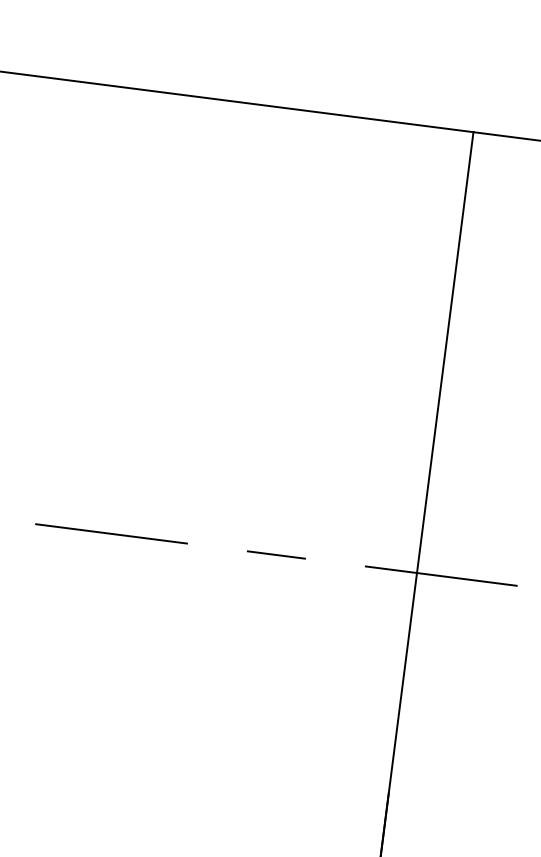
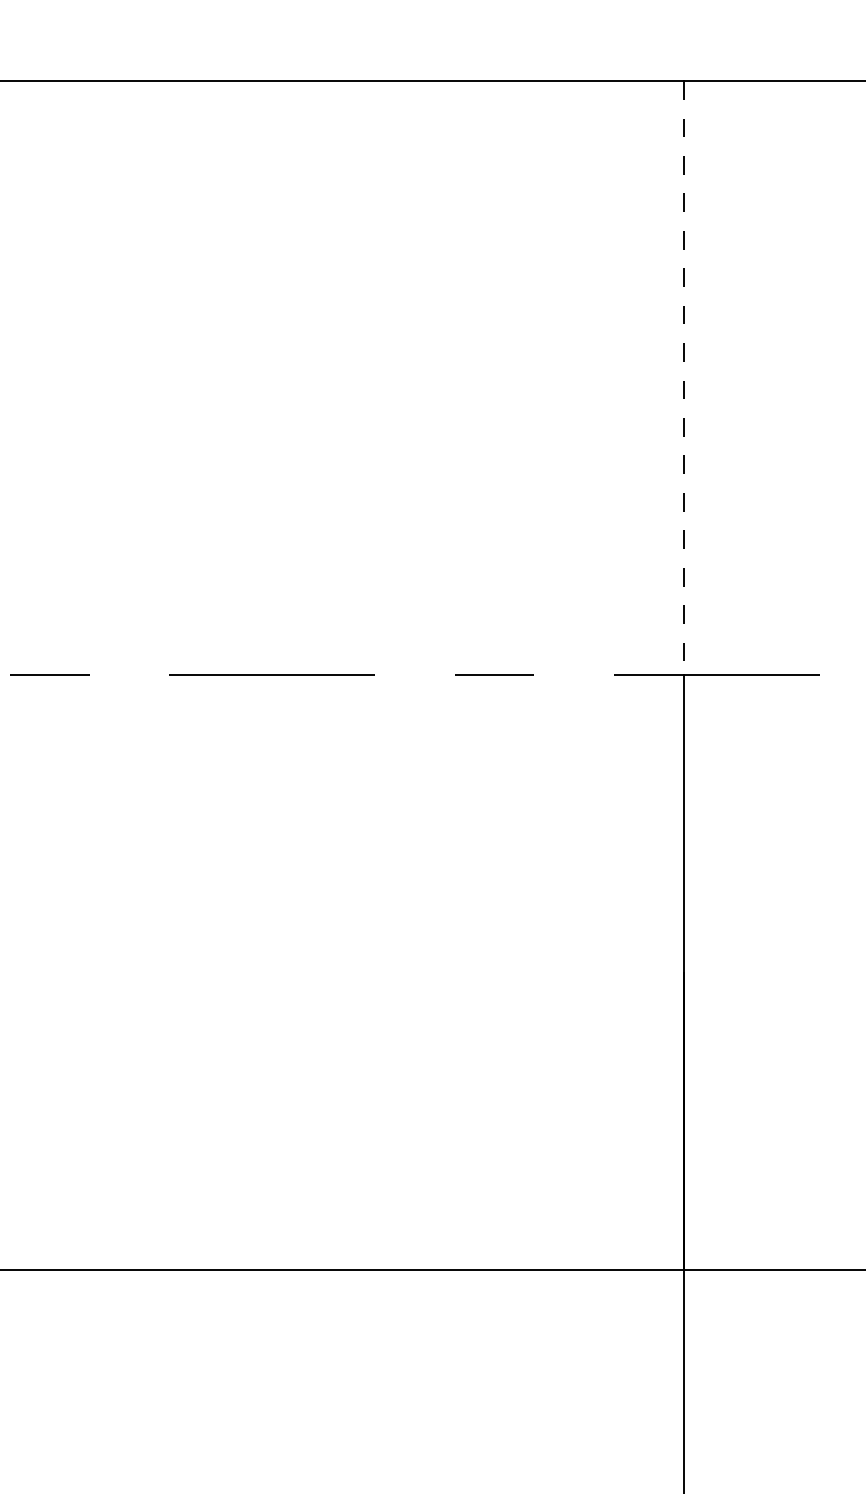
line: (445, 352) -> (684, 378), solid -> dashed

